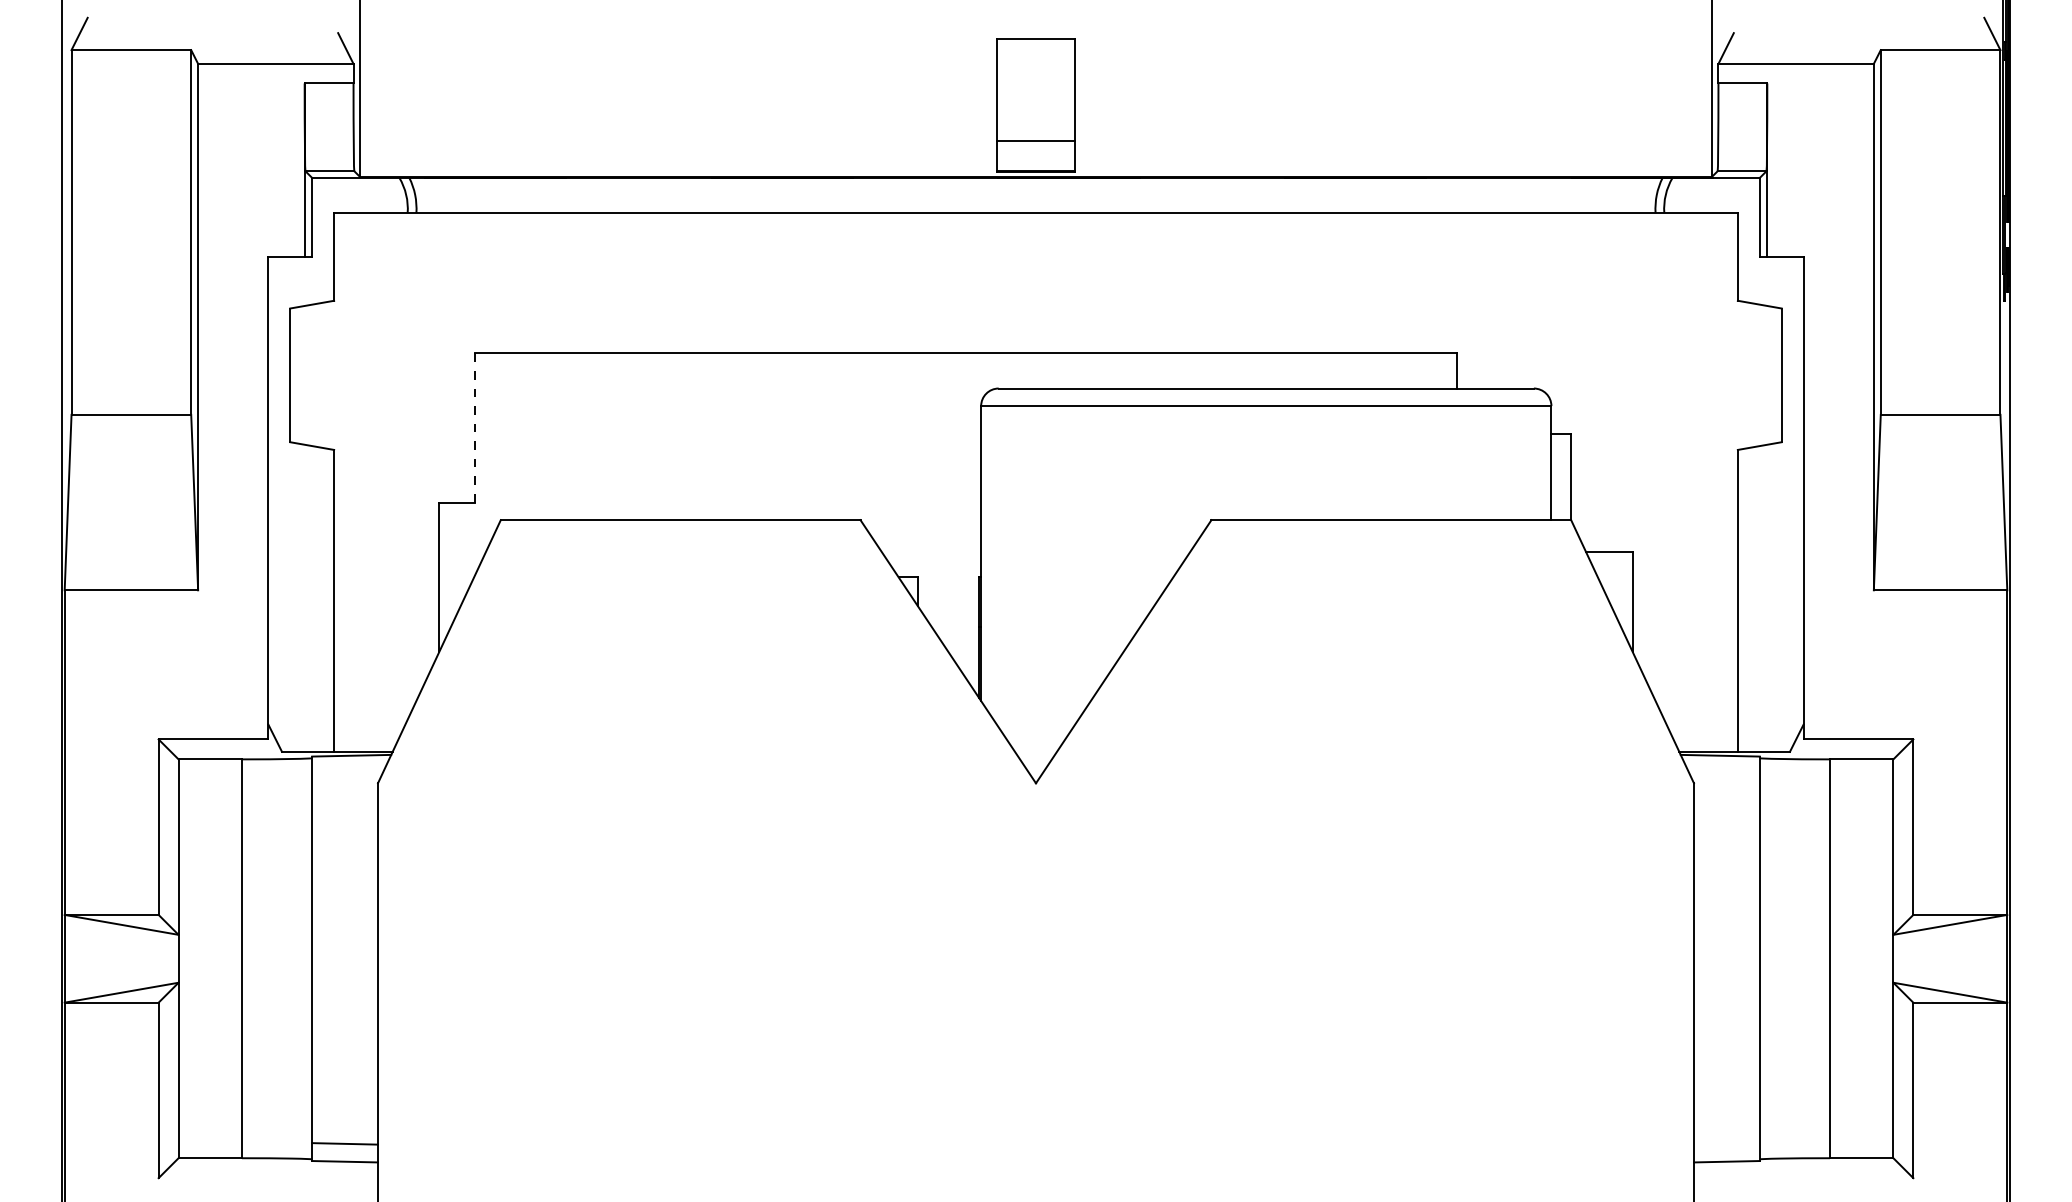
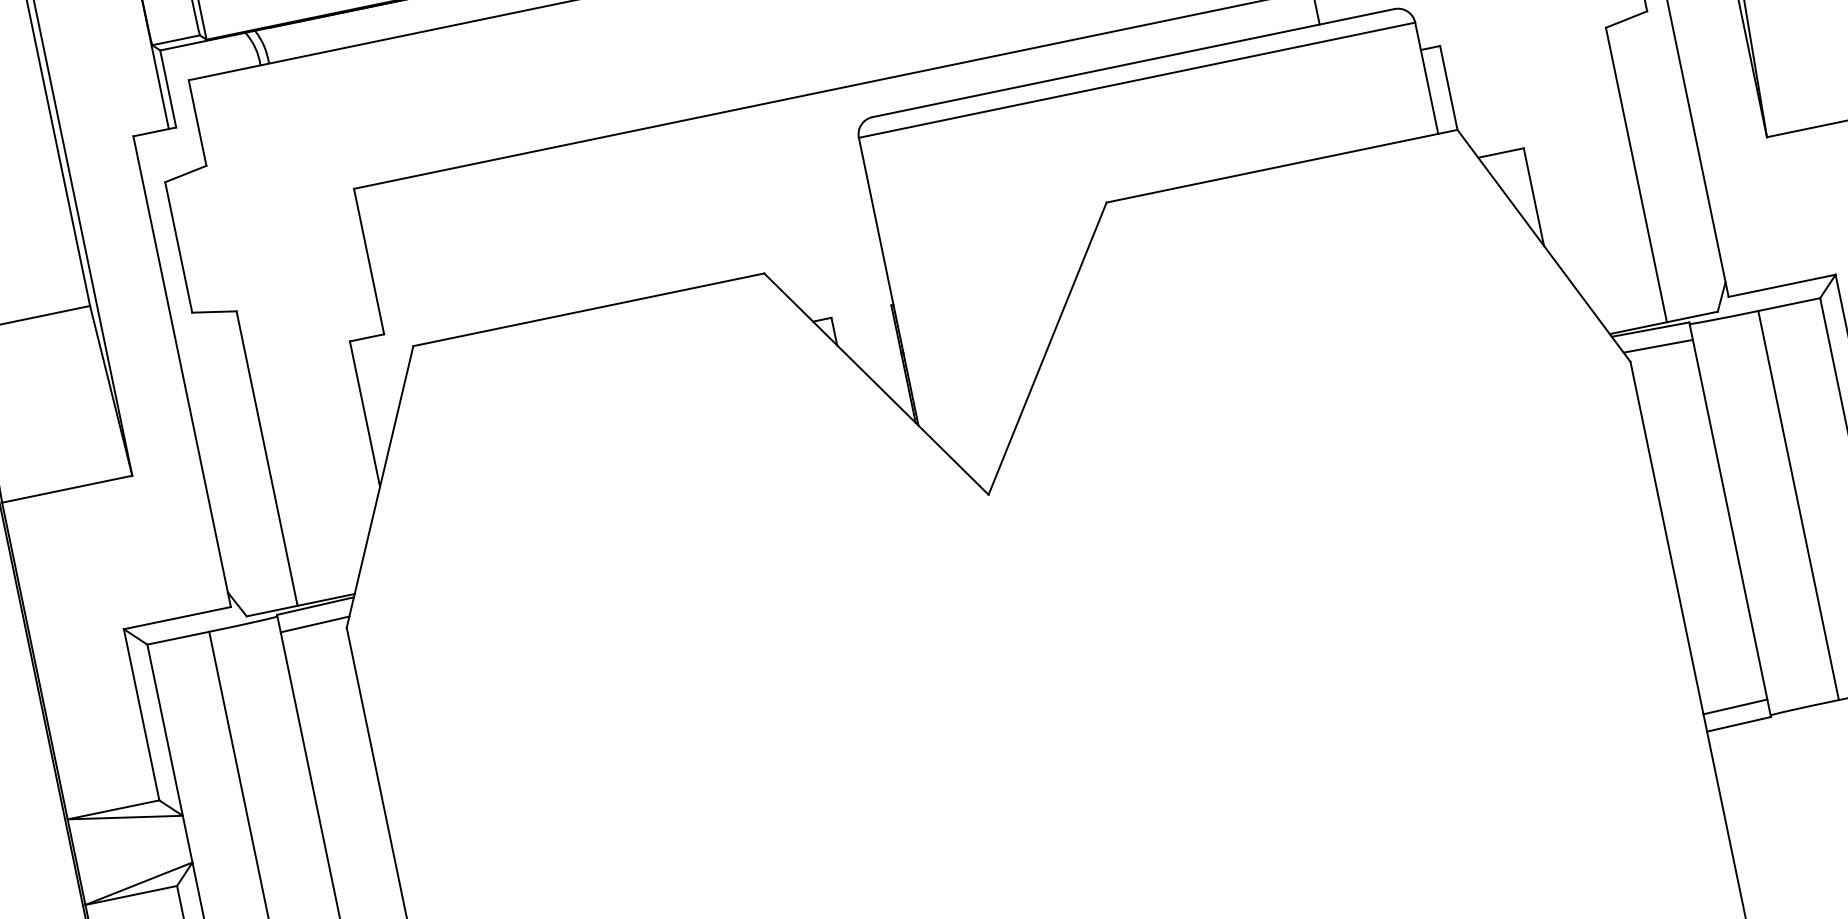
line: (474, 428) -> (369, 262), dashed -> solid
line: (347, 773) -> (315, 624), added
line: (1724, 773) -> (1658, 346), added
line: (1726, 1143) -> (1734, 706), added

